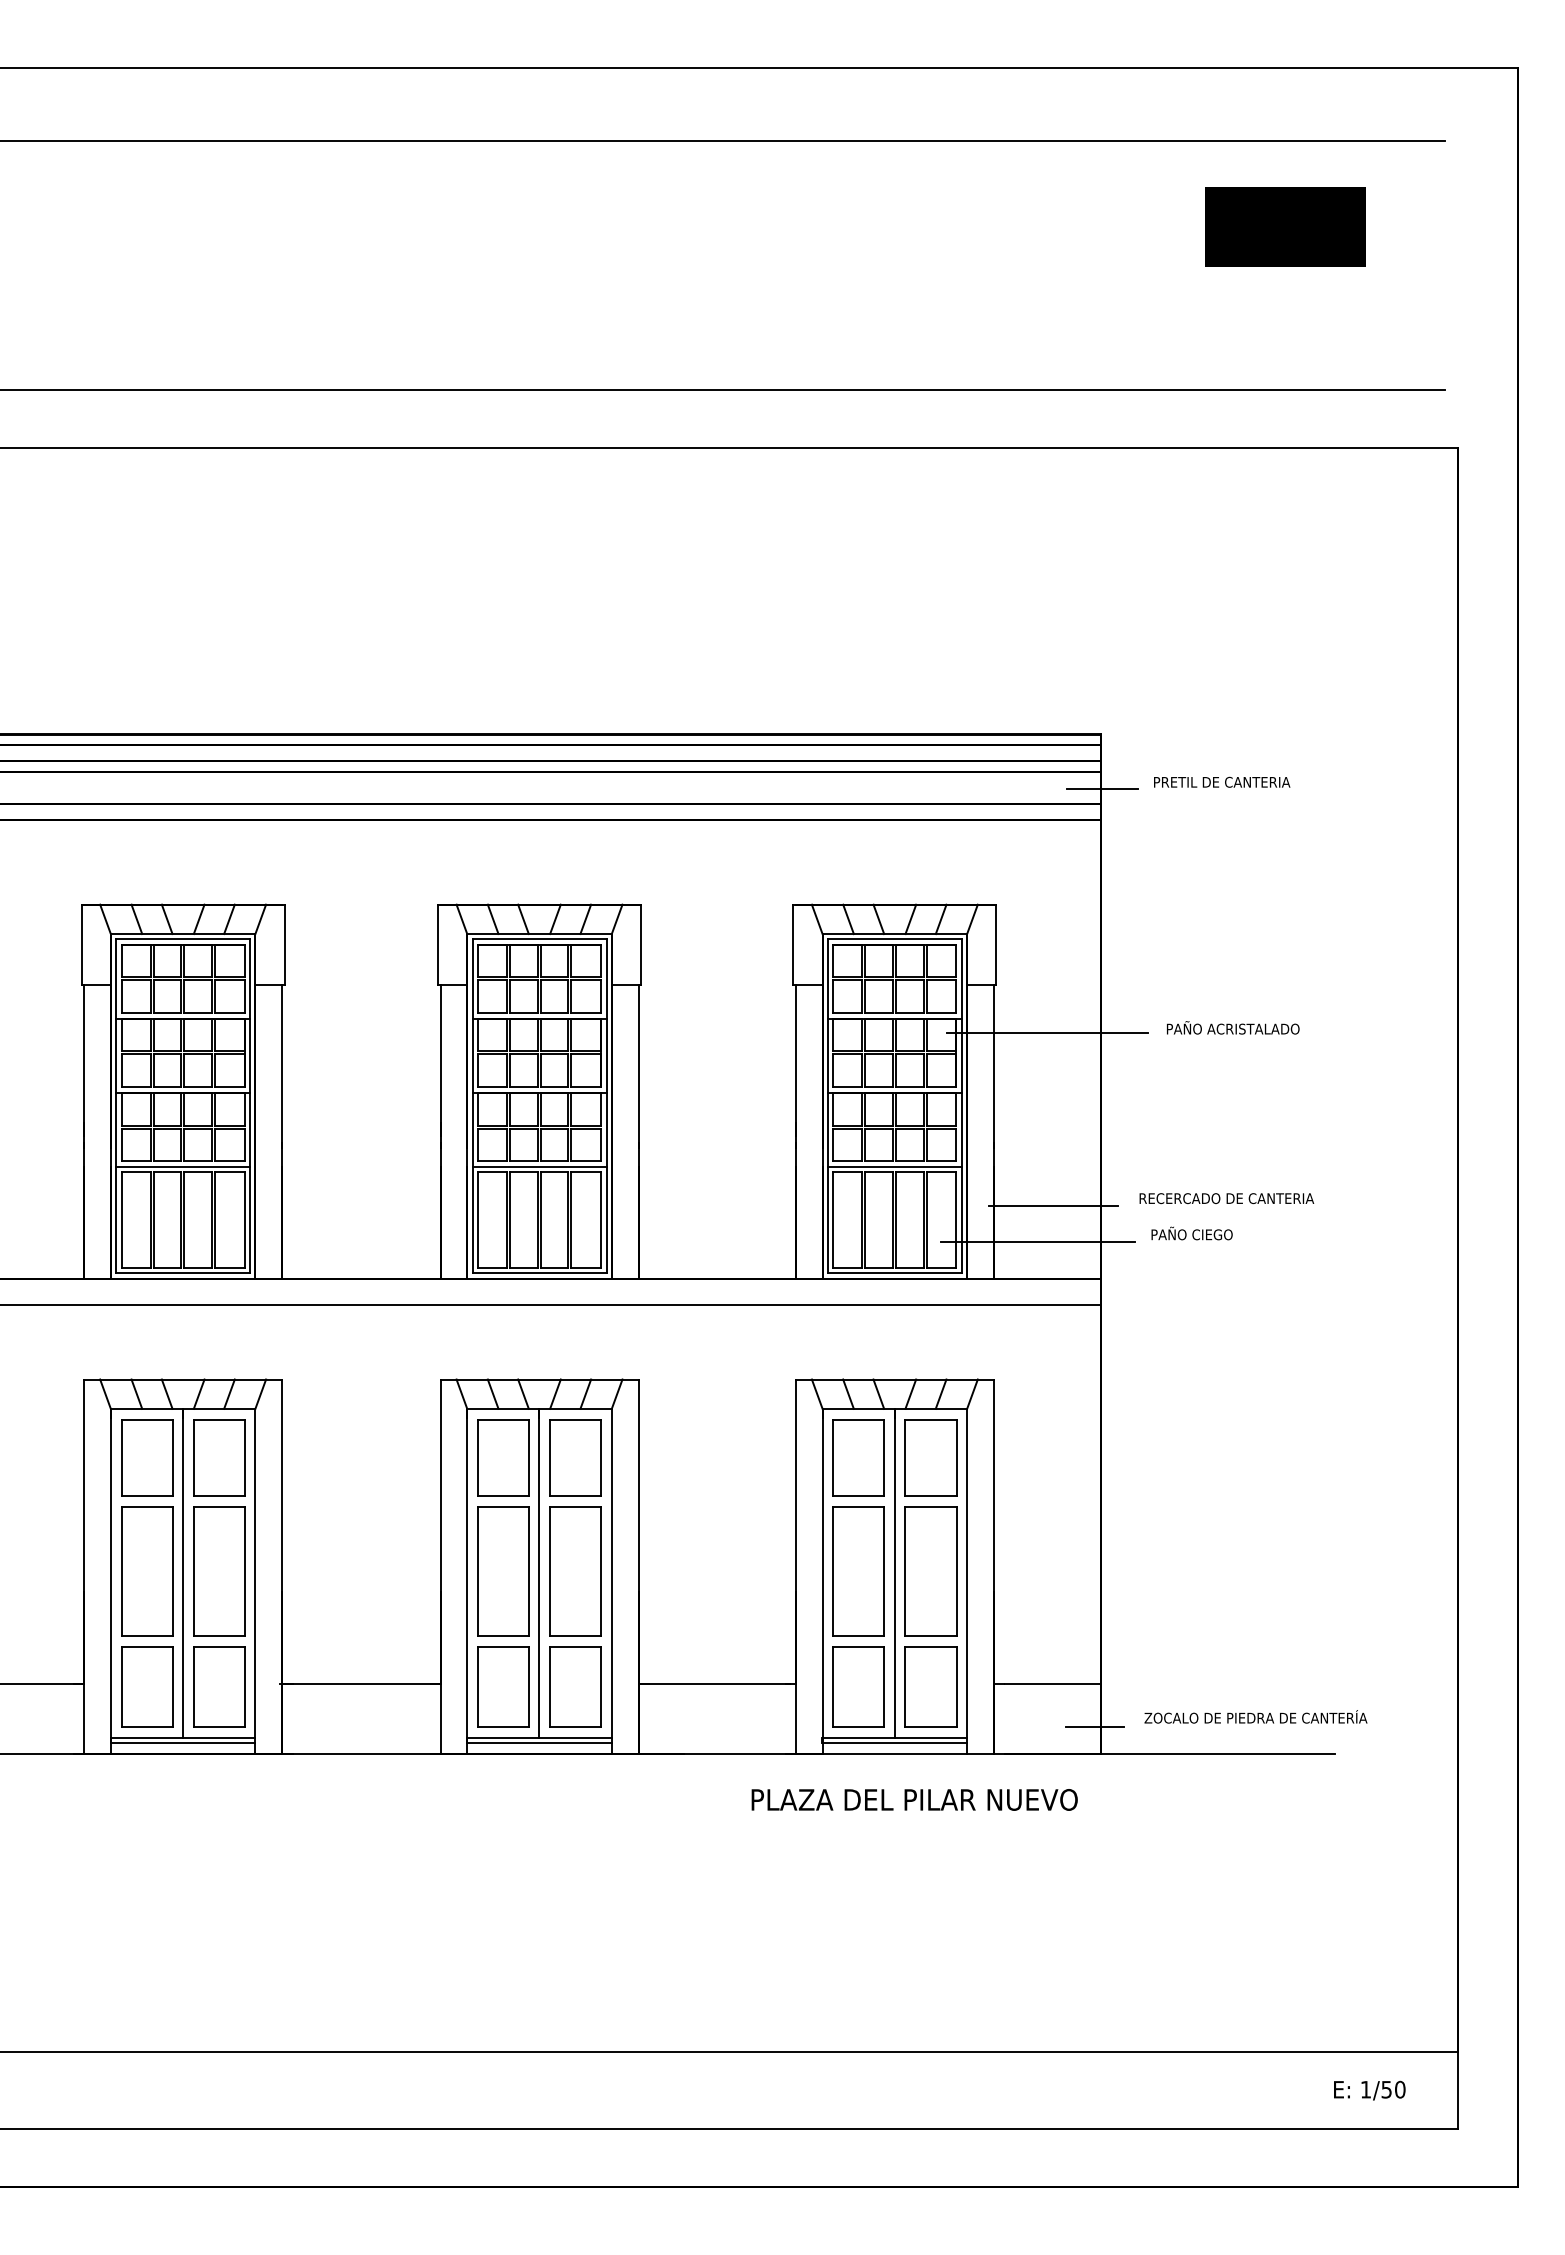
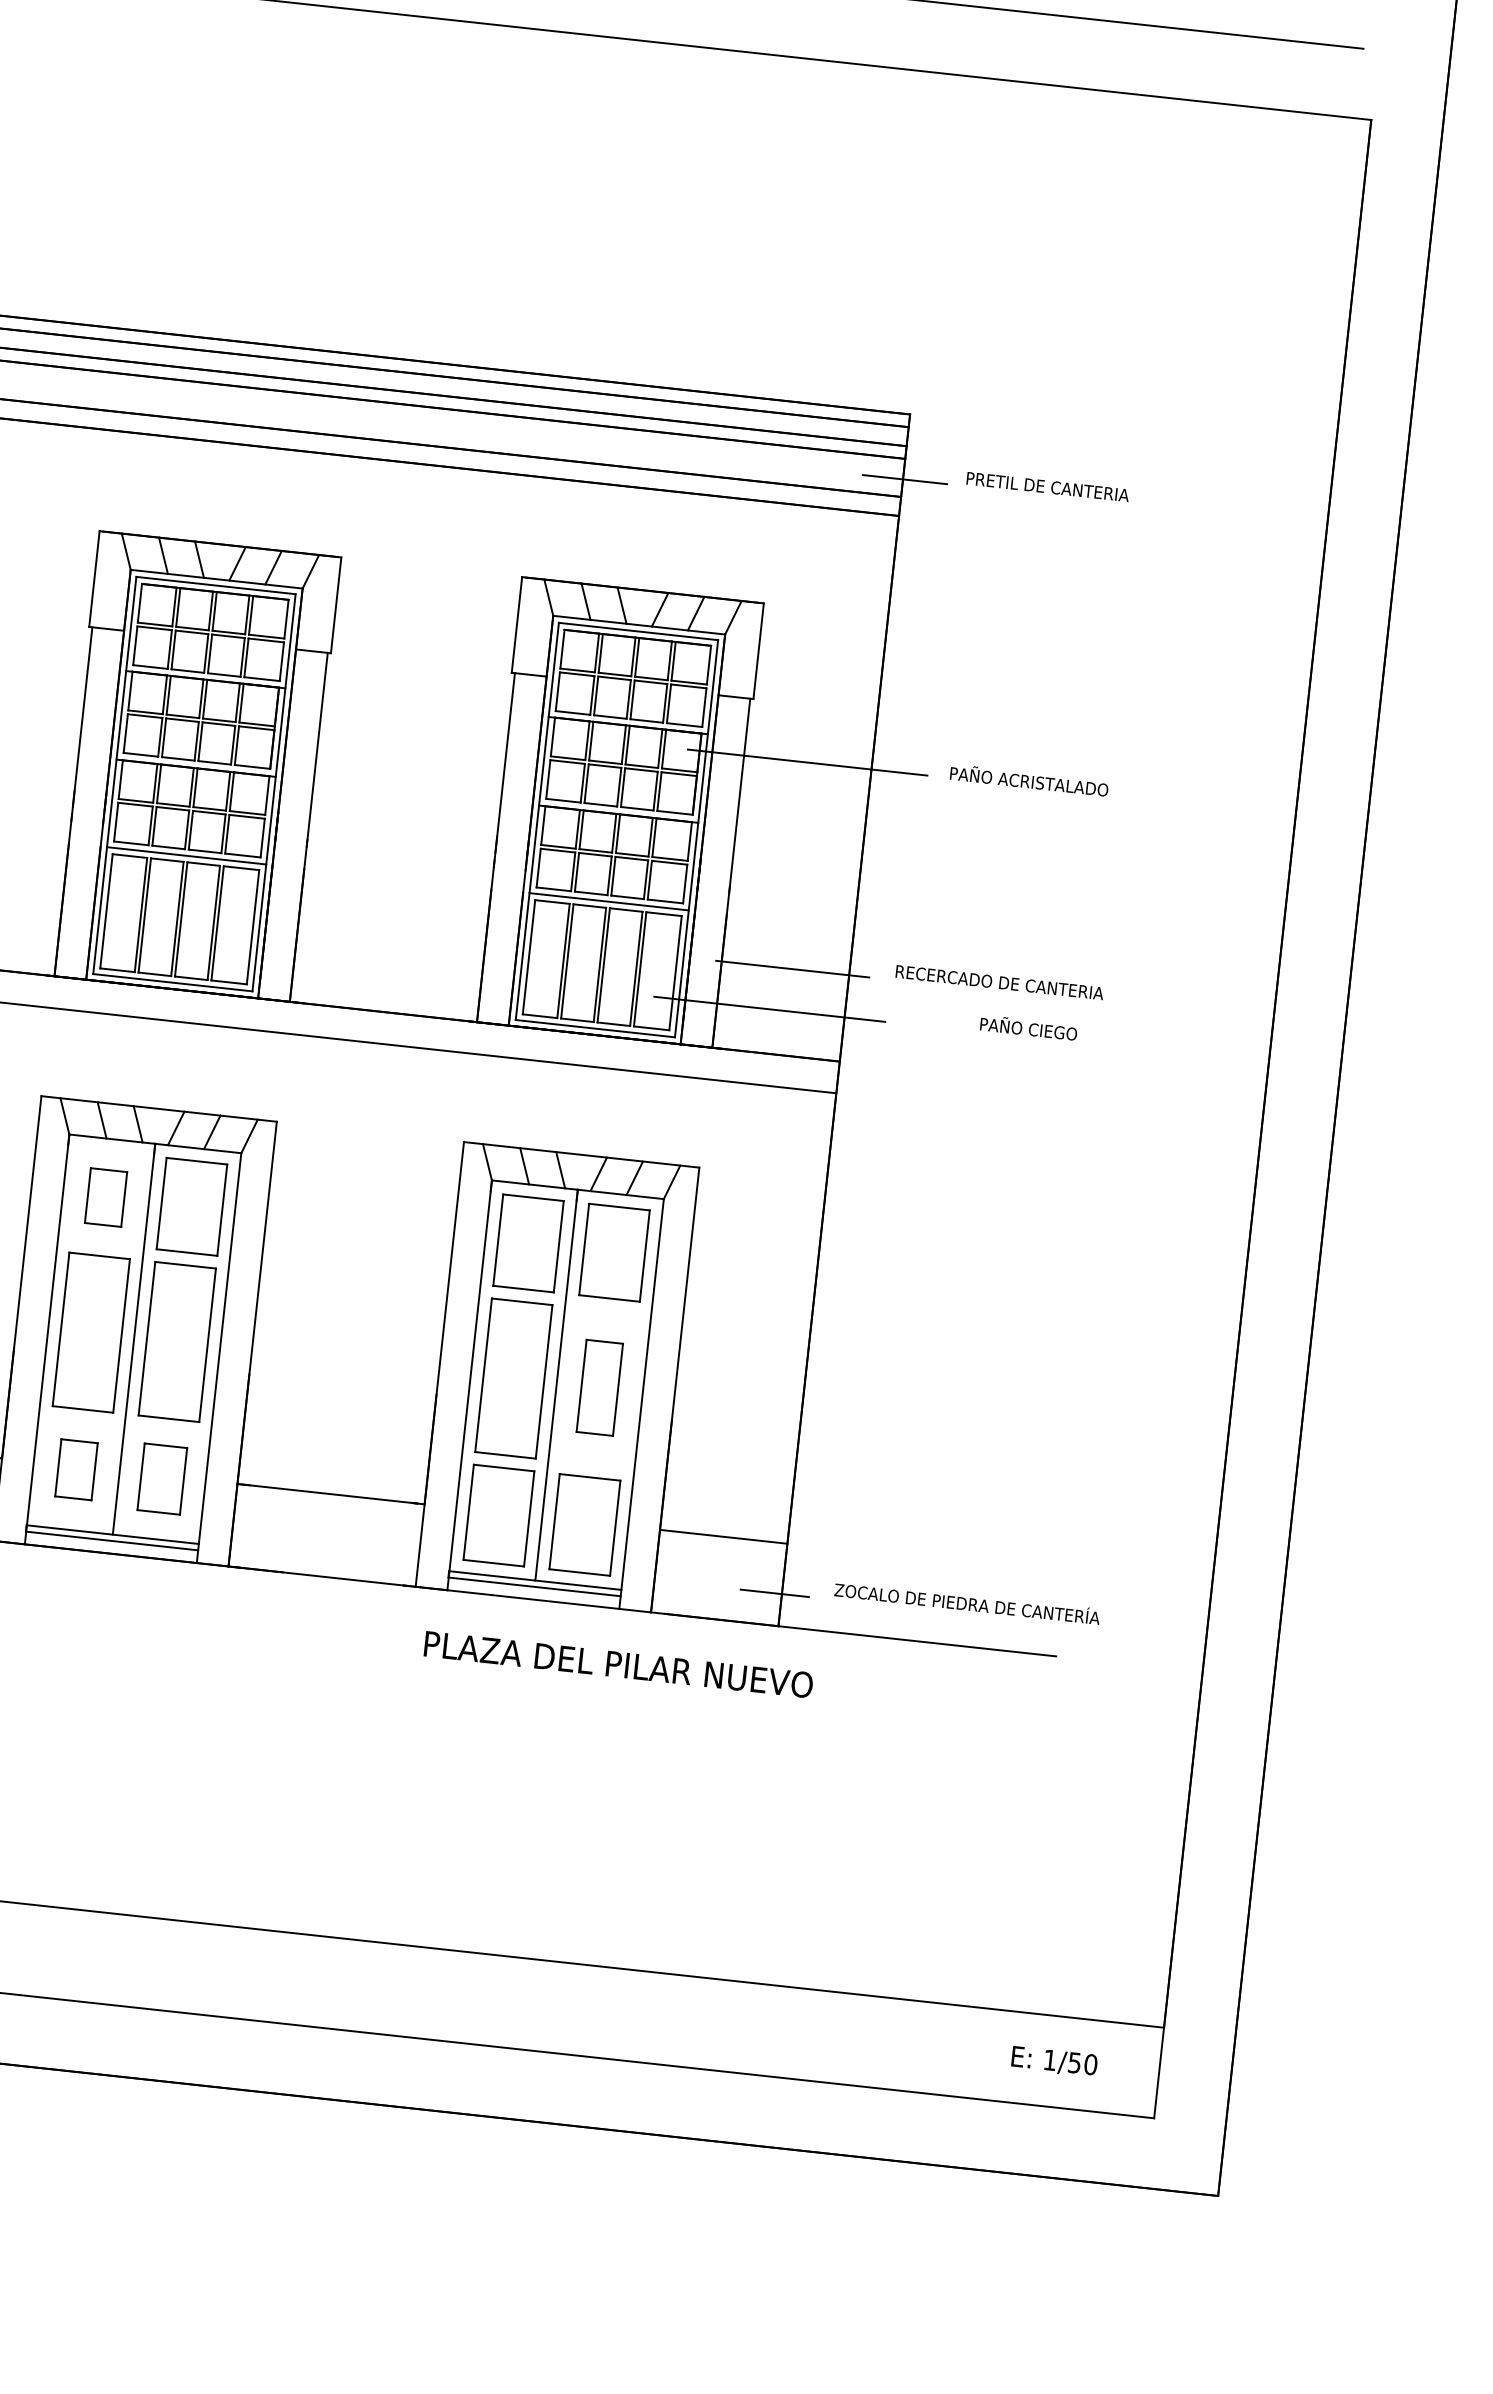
text: (1191, 1233) -> (1028, 1027), moved
part: (503, 1457) -> (106, 1197), size x0.6
part: (930, 1571) -> (599, 1387), size x0.6
part: (503, 1686) -> (76, 1469), size x0.6
part: (575, 1686) -> (162, 1478), size x0.7
text: (914, 1799) -> (618, 1664), moved

